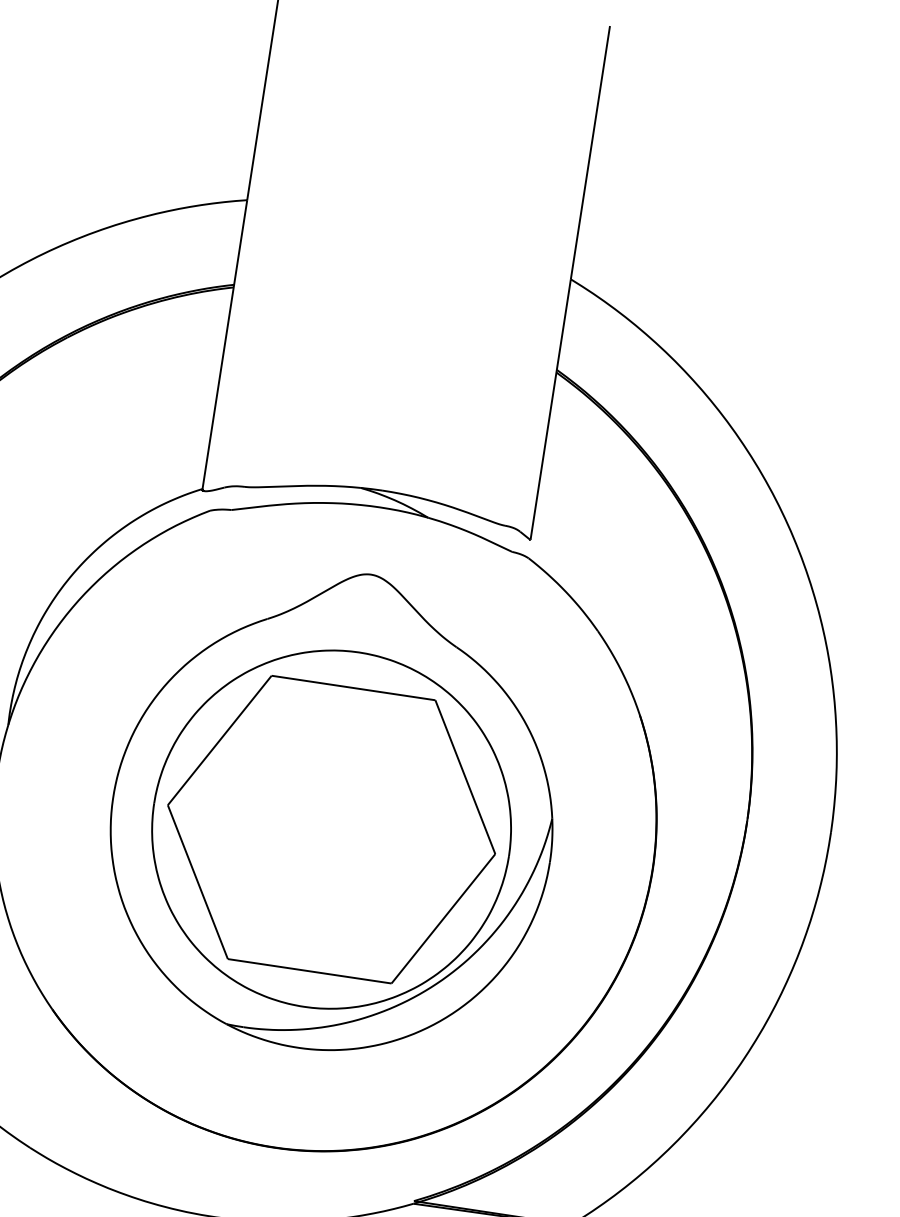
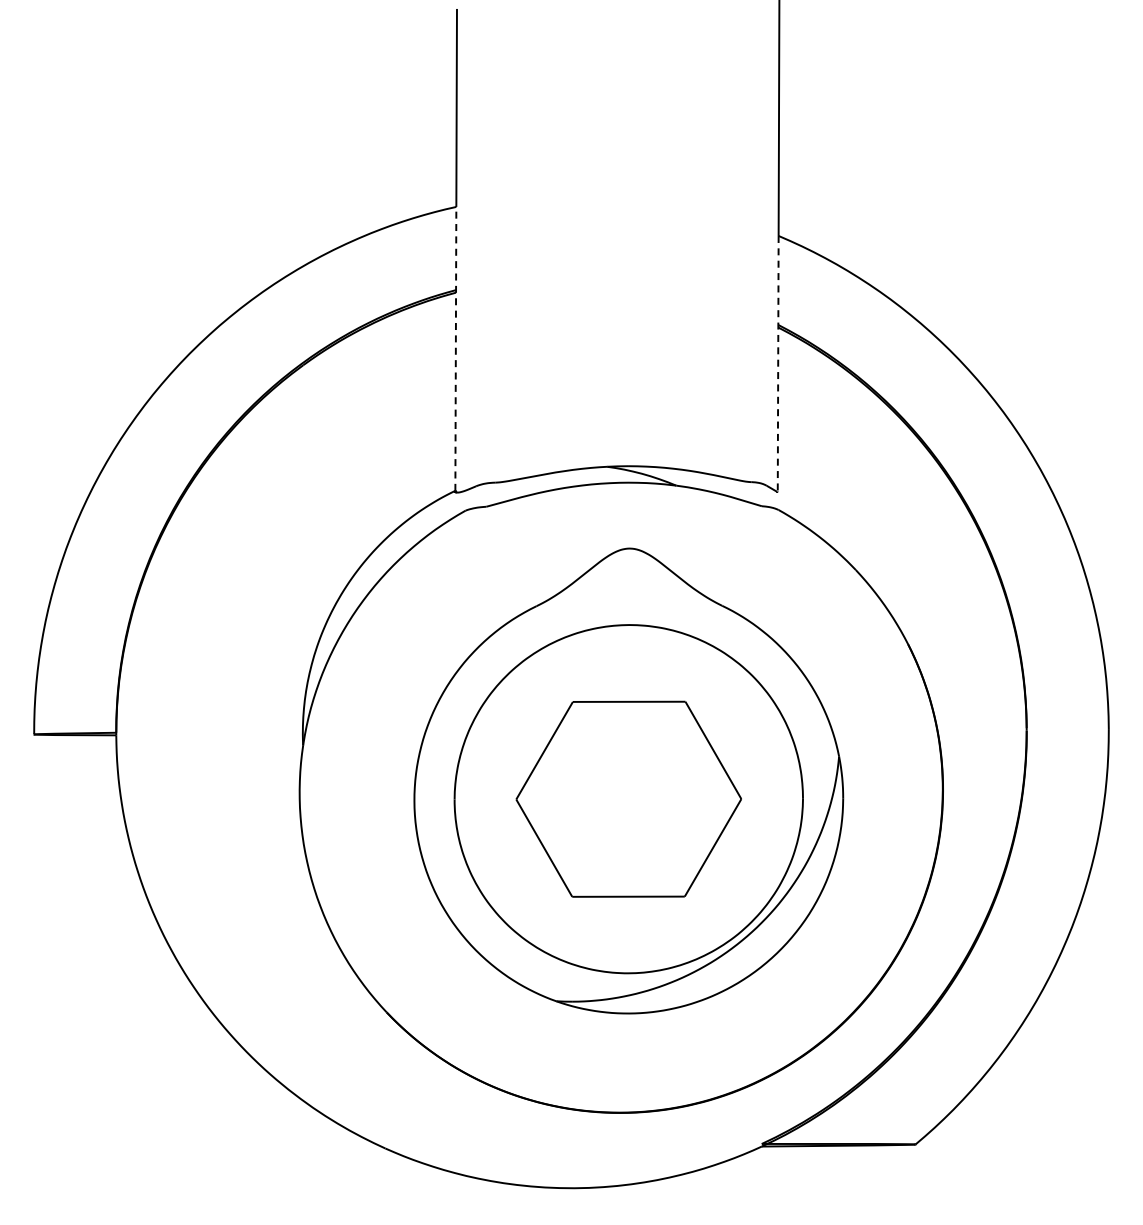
line: (224, 344) -> (455, 348), solid -> dashed
line: (551, 409) -> (778, 363), solid -> dashed
part: (331, 829) -> (628, 799), size x0.7

